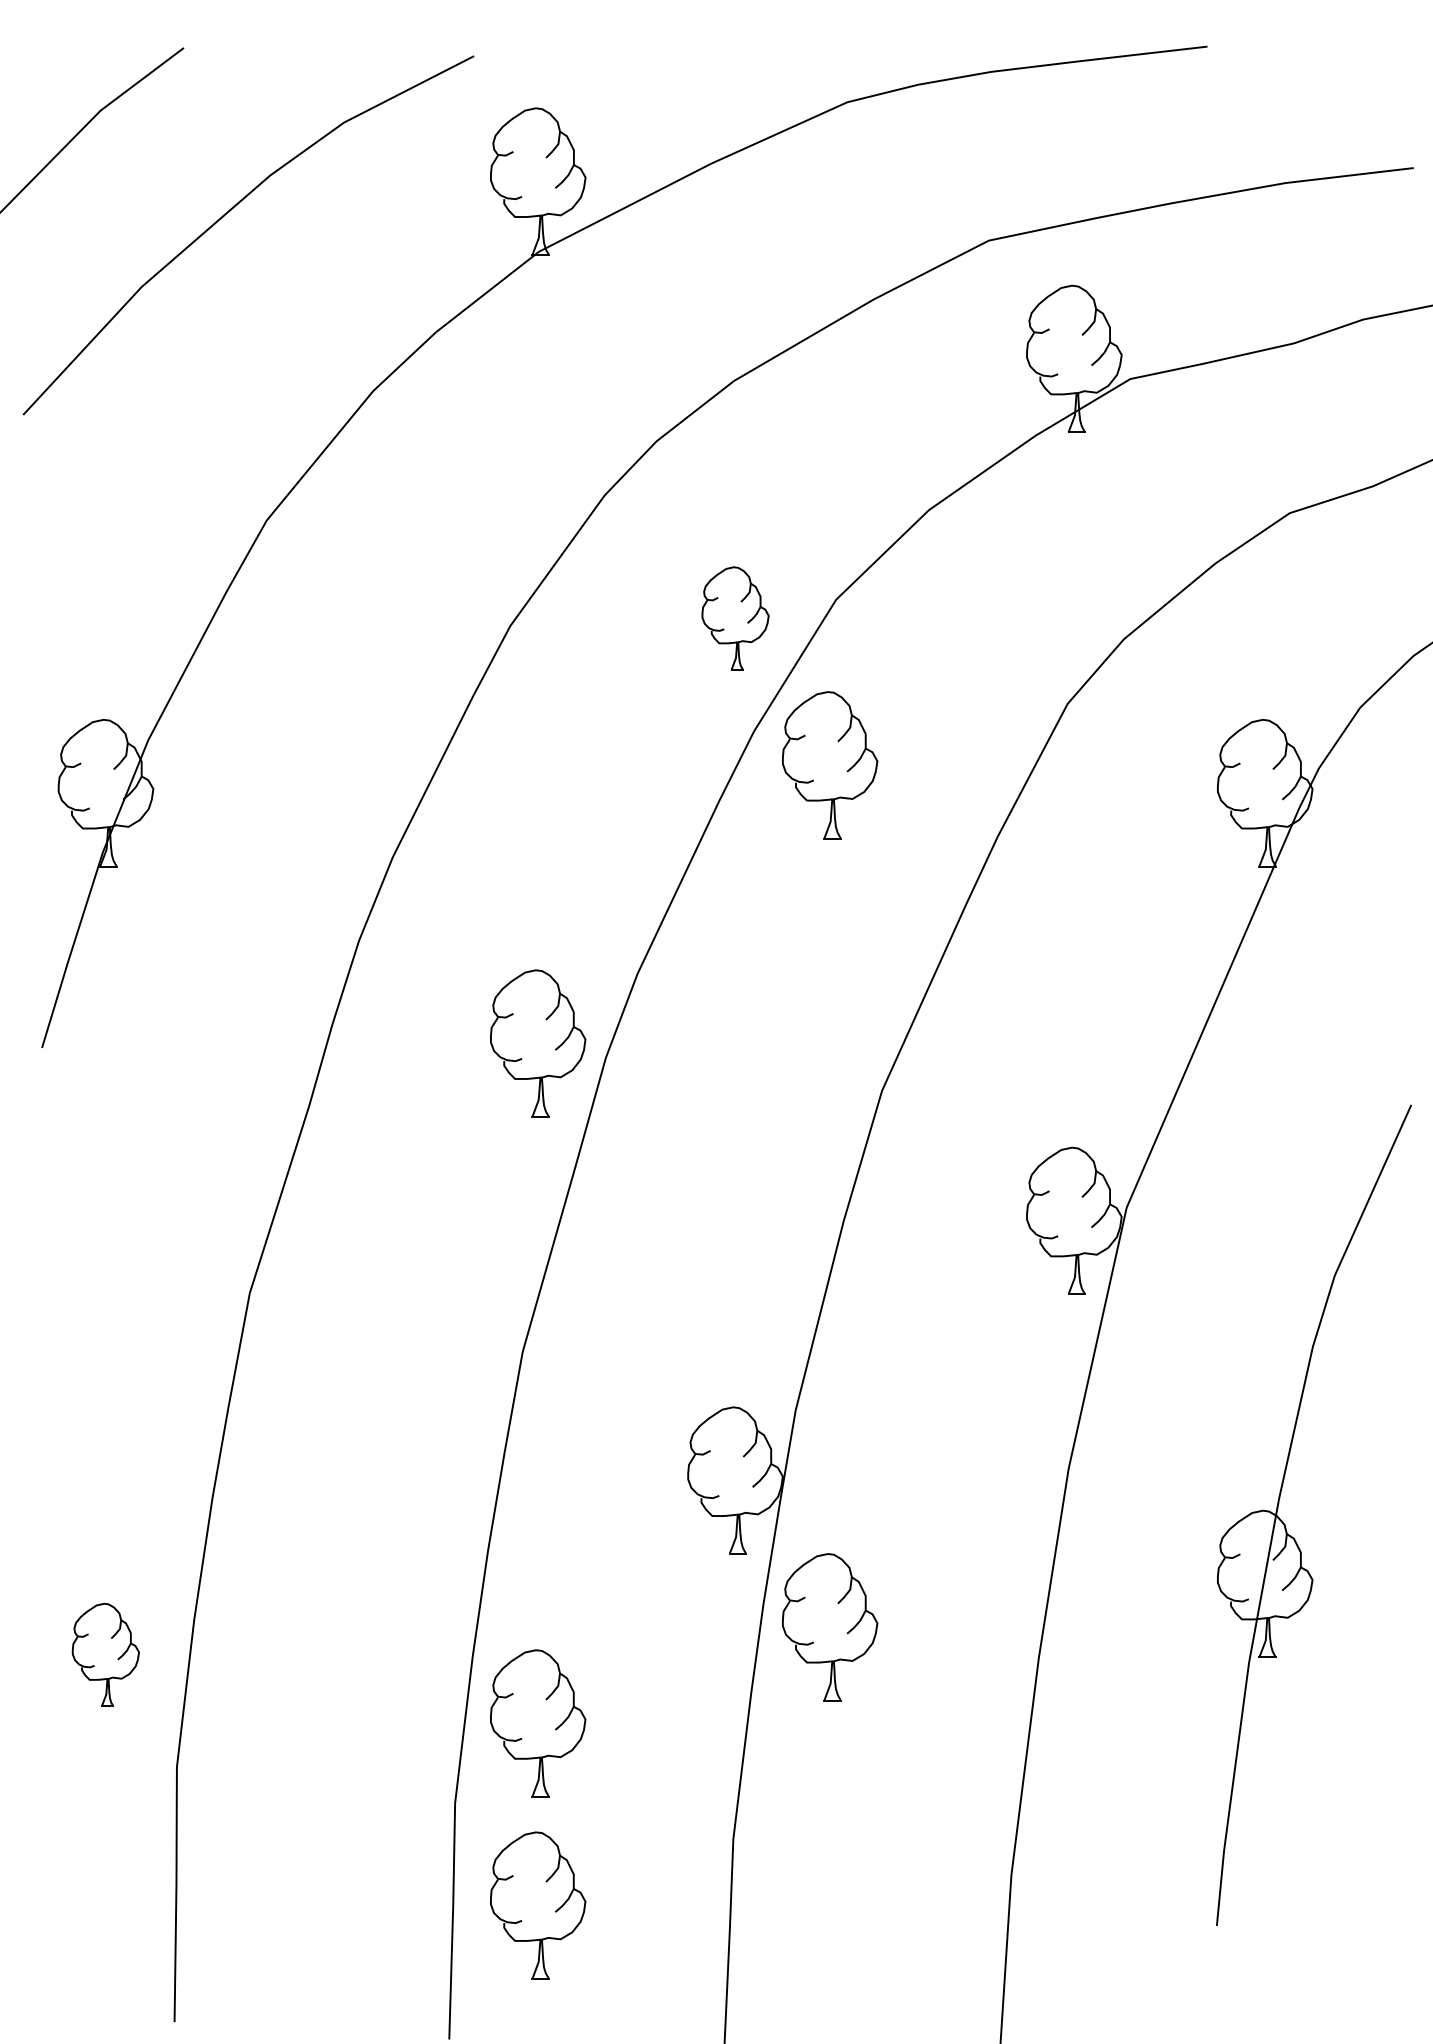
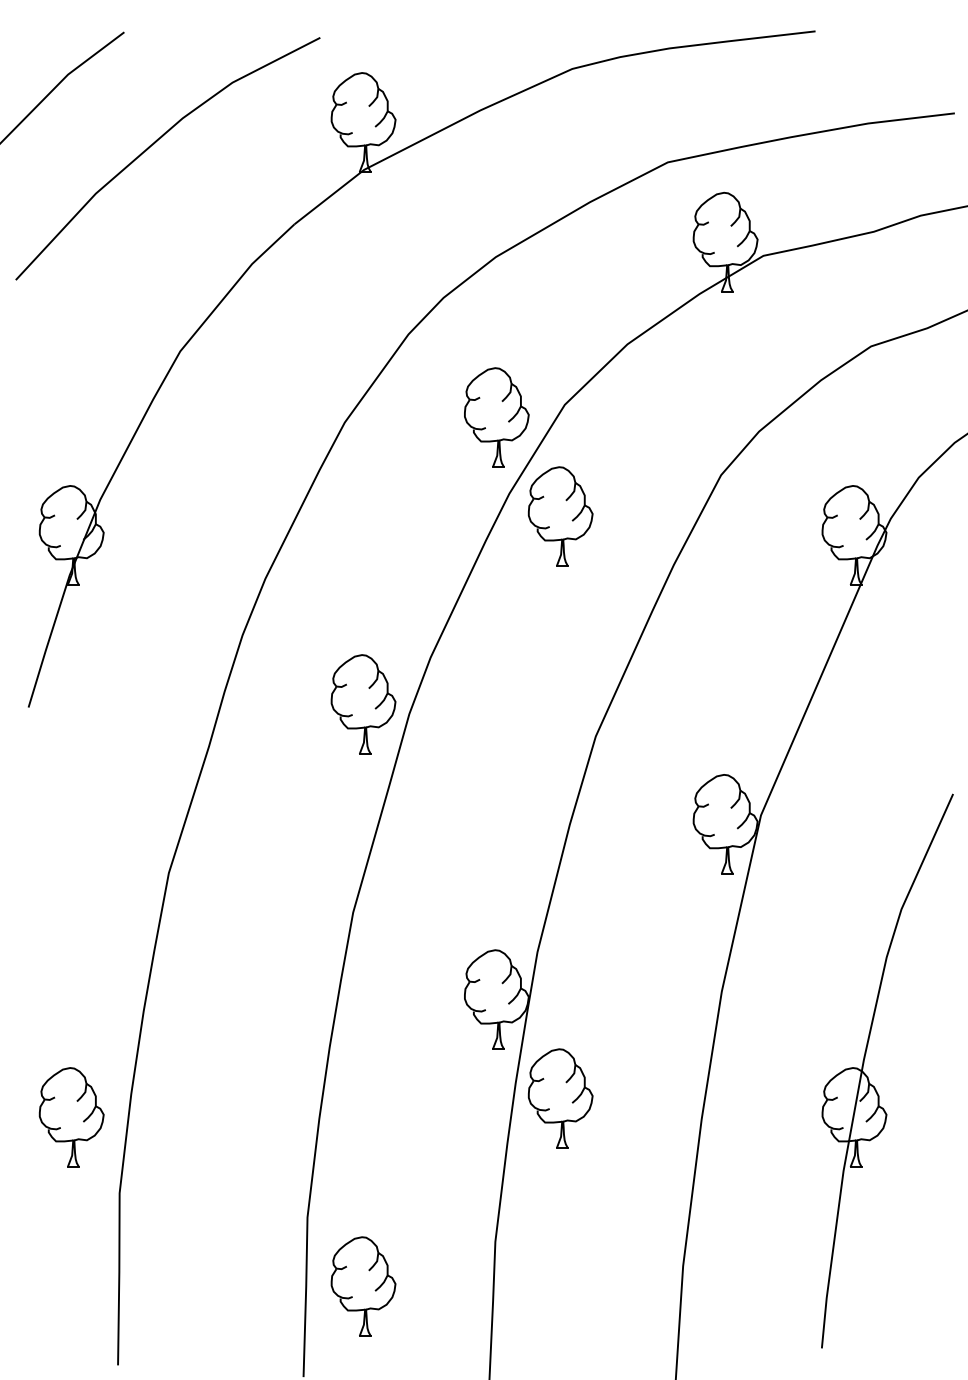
part: (735, 618) -> (496, 417), size x1.43
part: (1285, 1524) -> (868, 1077), moved
part: (105, 1655) -> (71, 1117), size x1.43
part: (538, 1723) -> (363, 1163), removed

